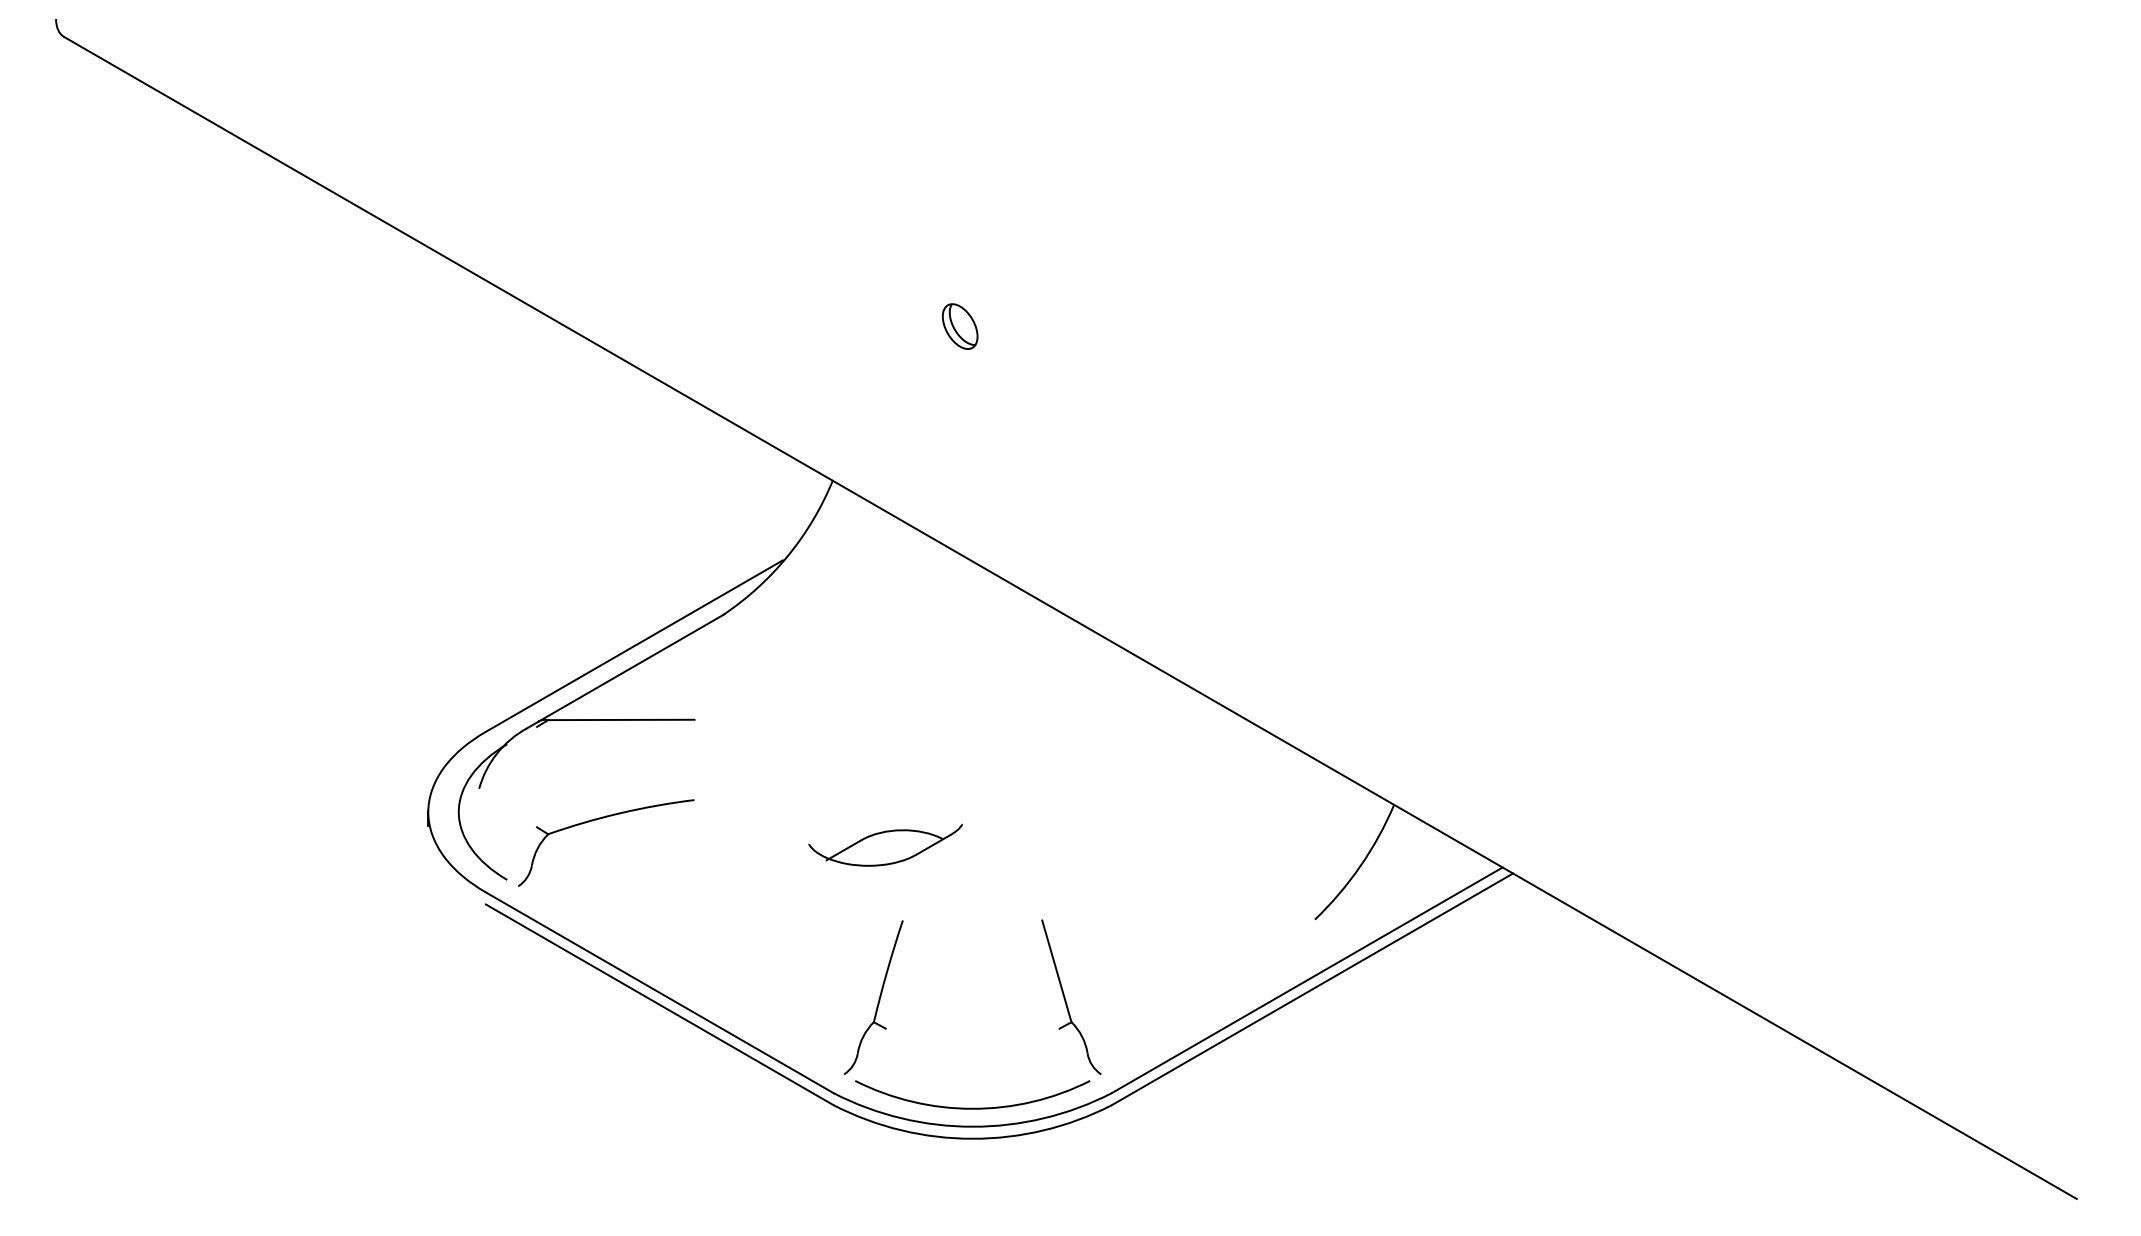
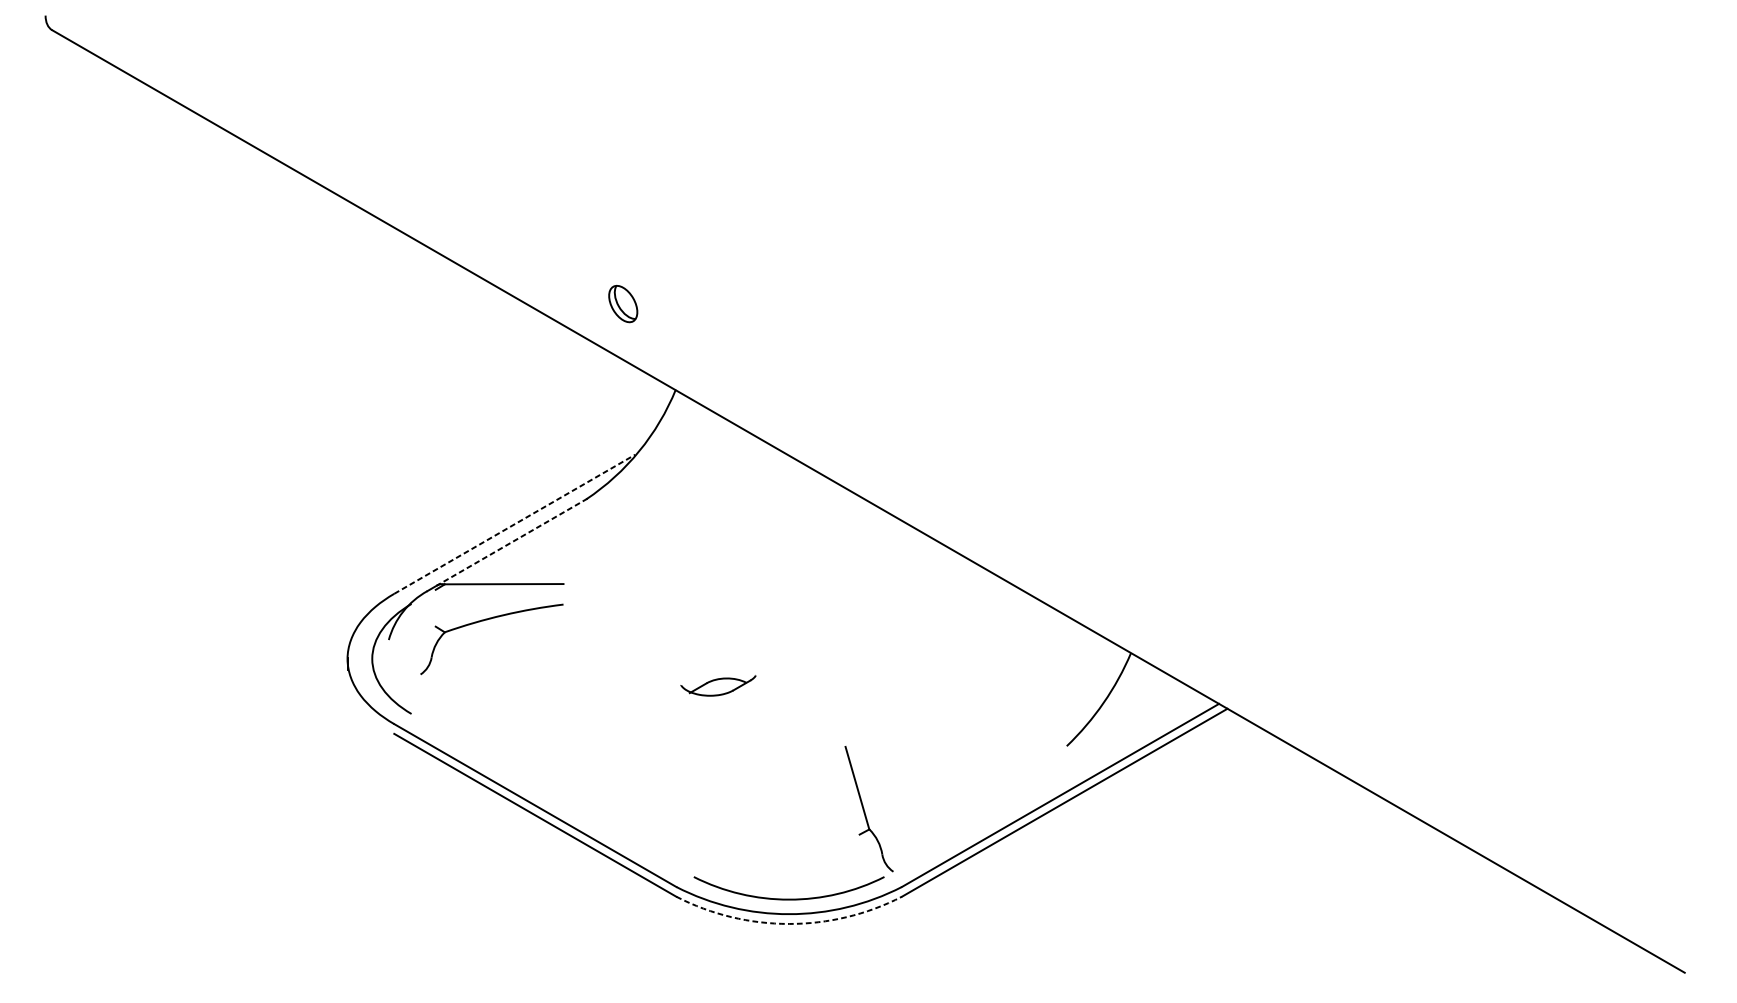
part: (960, 326) -> (623, 303), moved
line: (634, 645) -> (514, 523), solid -> dashed
line: (631, 668) -> (512, 542), solid -> dashed
part: (600, 819) -> (487, 620), moved
part: (885, 844) -> (718, 685), size x0.6
part: (873, 997) -> (708, 809), removed
arc: (972, 1138) -> (789, 923), solid -> dashed

